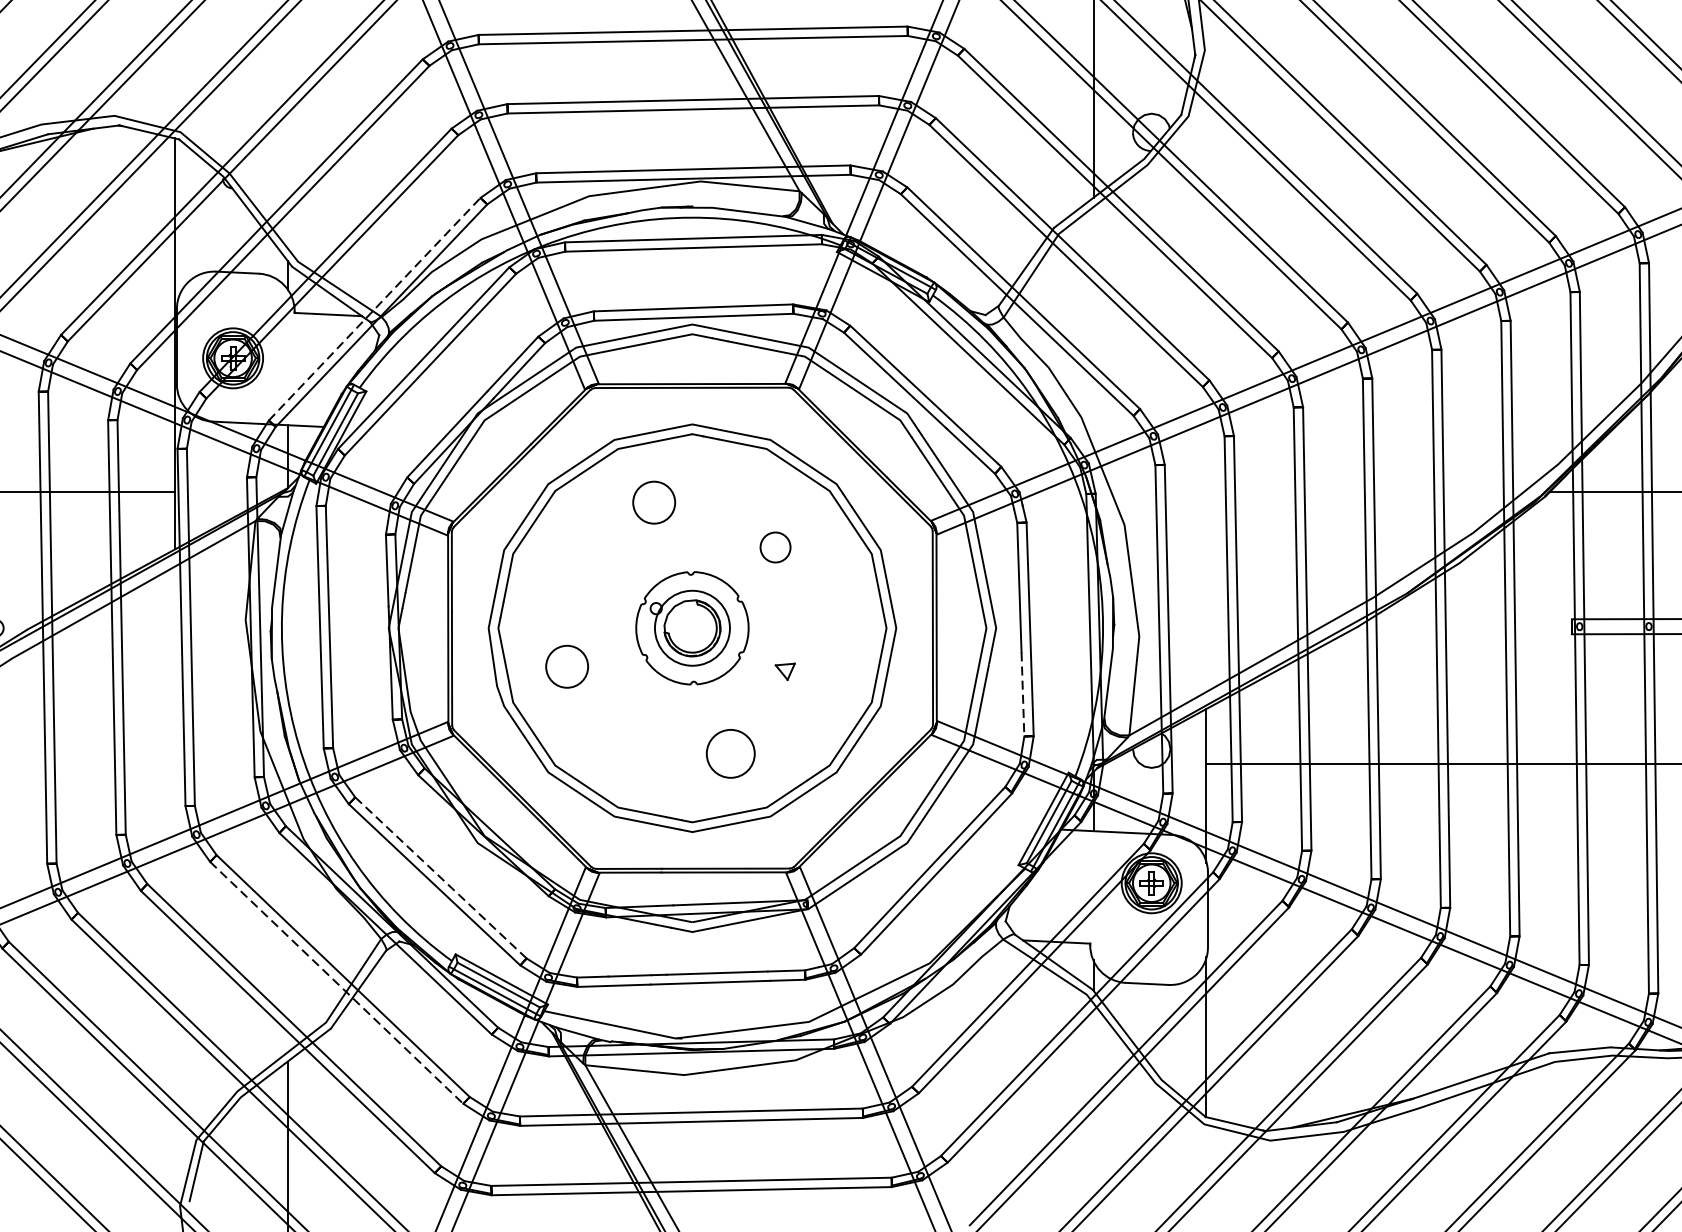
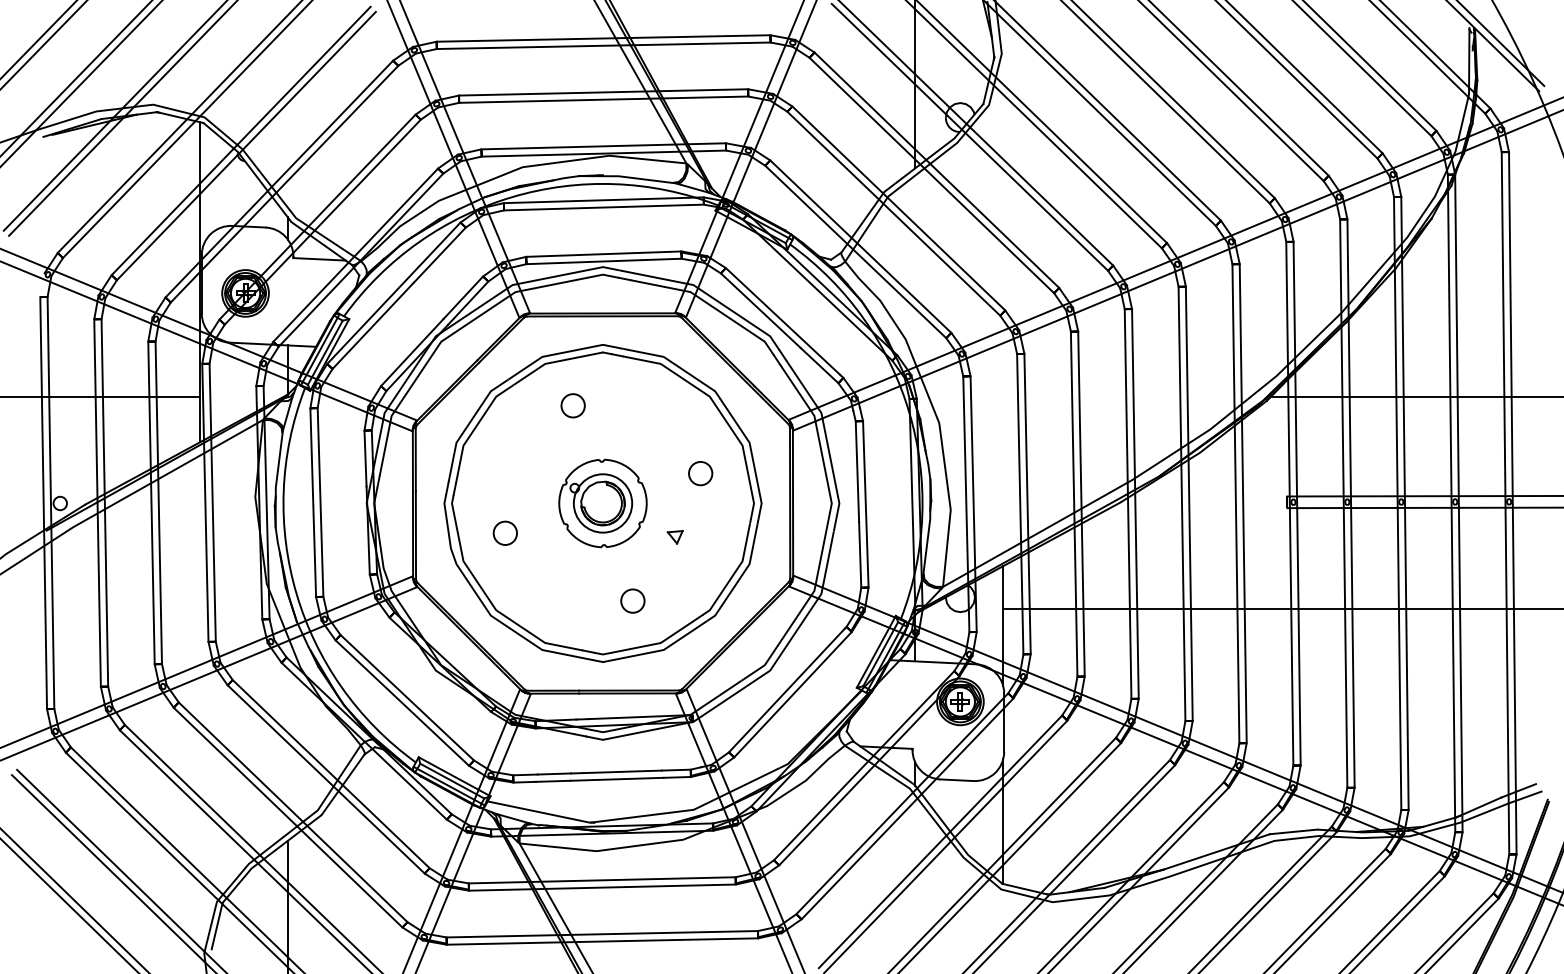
line: (375, 308) -> (356, 254), dashed -> solid
circle: (653, 502) -> (572, 405), size x0.71
circle: (775, 547) -> (700, 473), moved
circle: (565, 665) -> (504, 532), size x0.71
line: (1023, 693) -> (860, 554), dashed -> solid
circle: (730, 752) -> (632, 600), size x0.62
line: (441, 877) -> (407, 697), dashed -> solid
line: (337, 982) -> (326, 779), dashed -> solid

